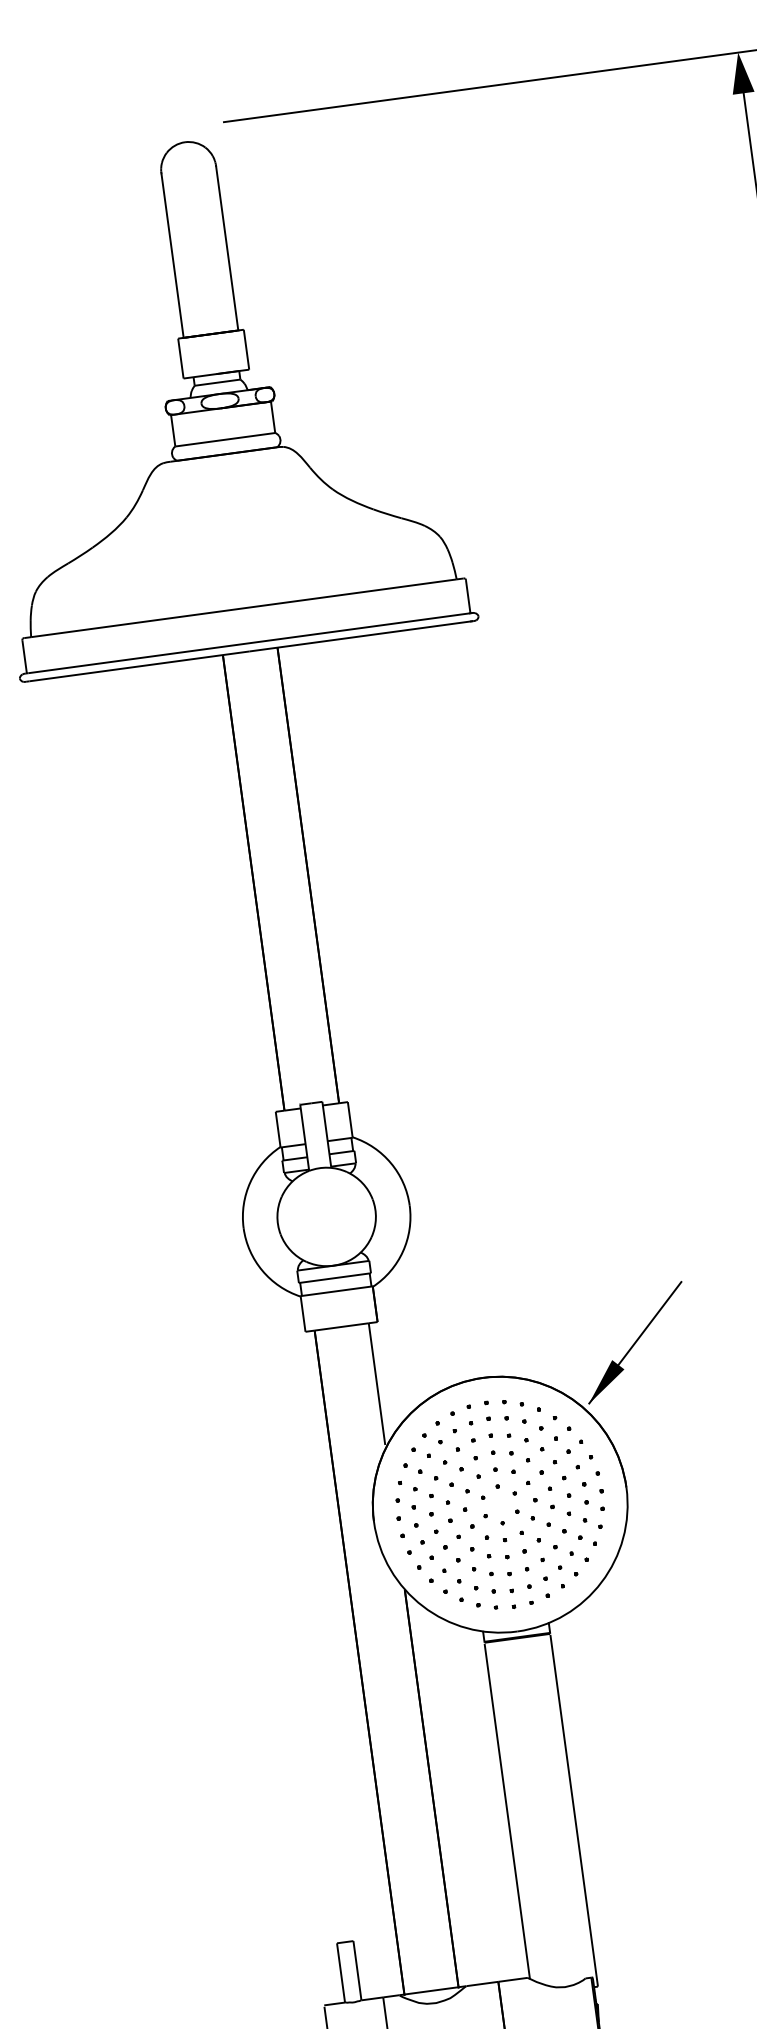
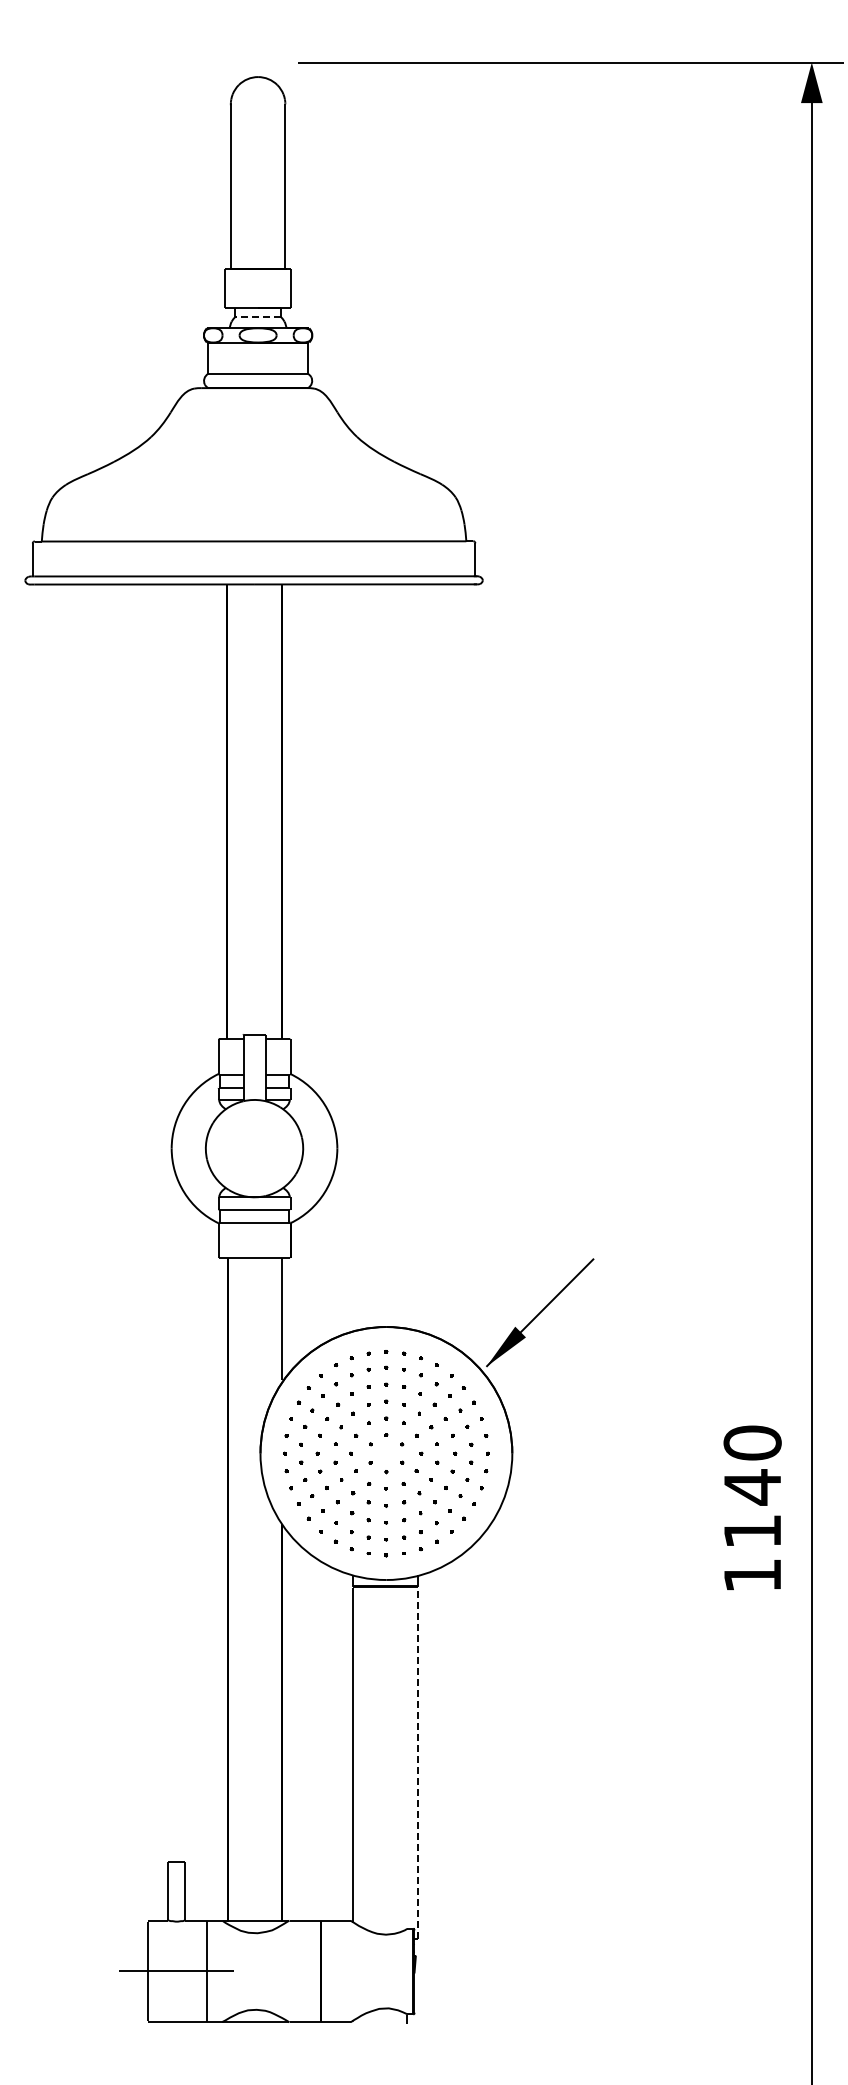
line: (217, 382) -> (258, 316), solid -> dashed
line: (574, 1810) -> (418, 1762), solid -> dashed

